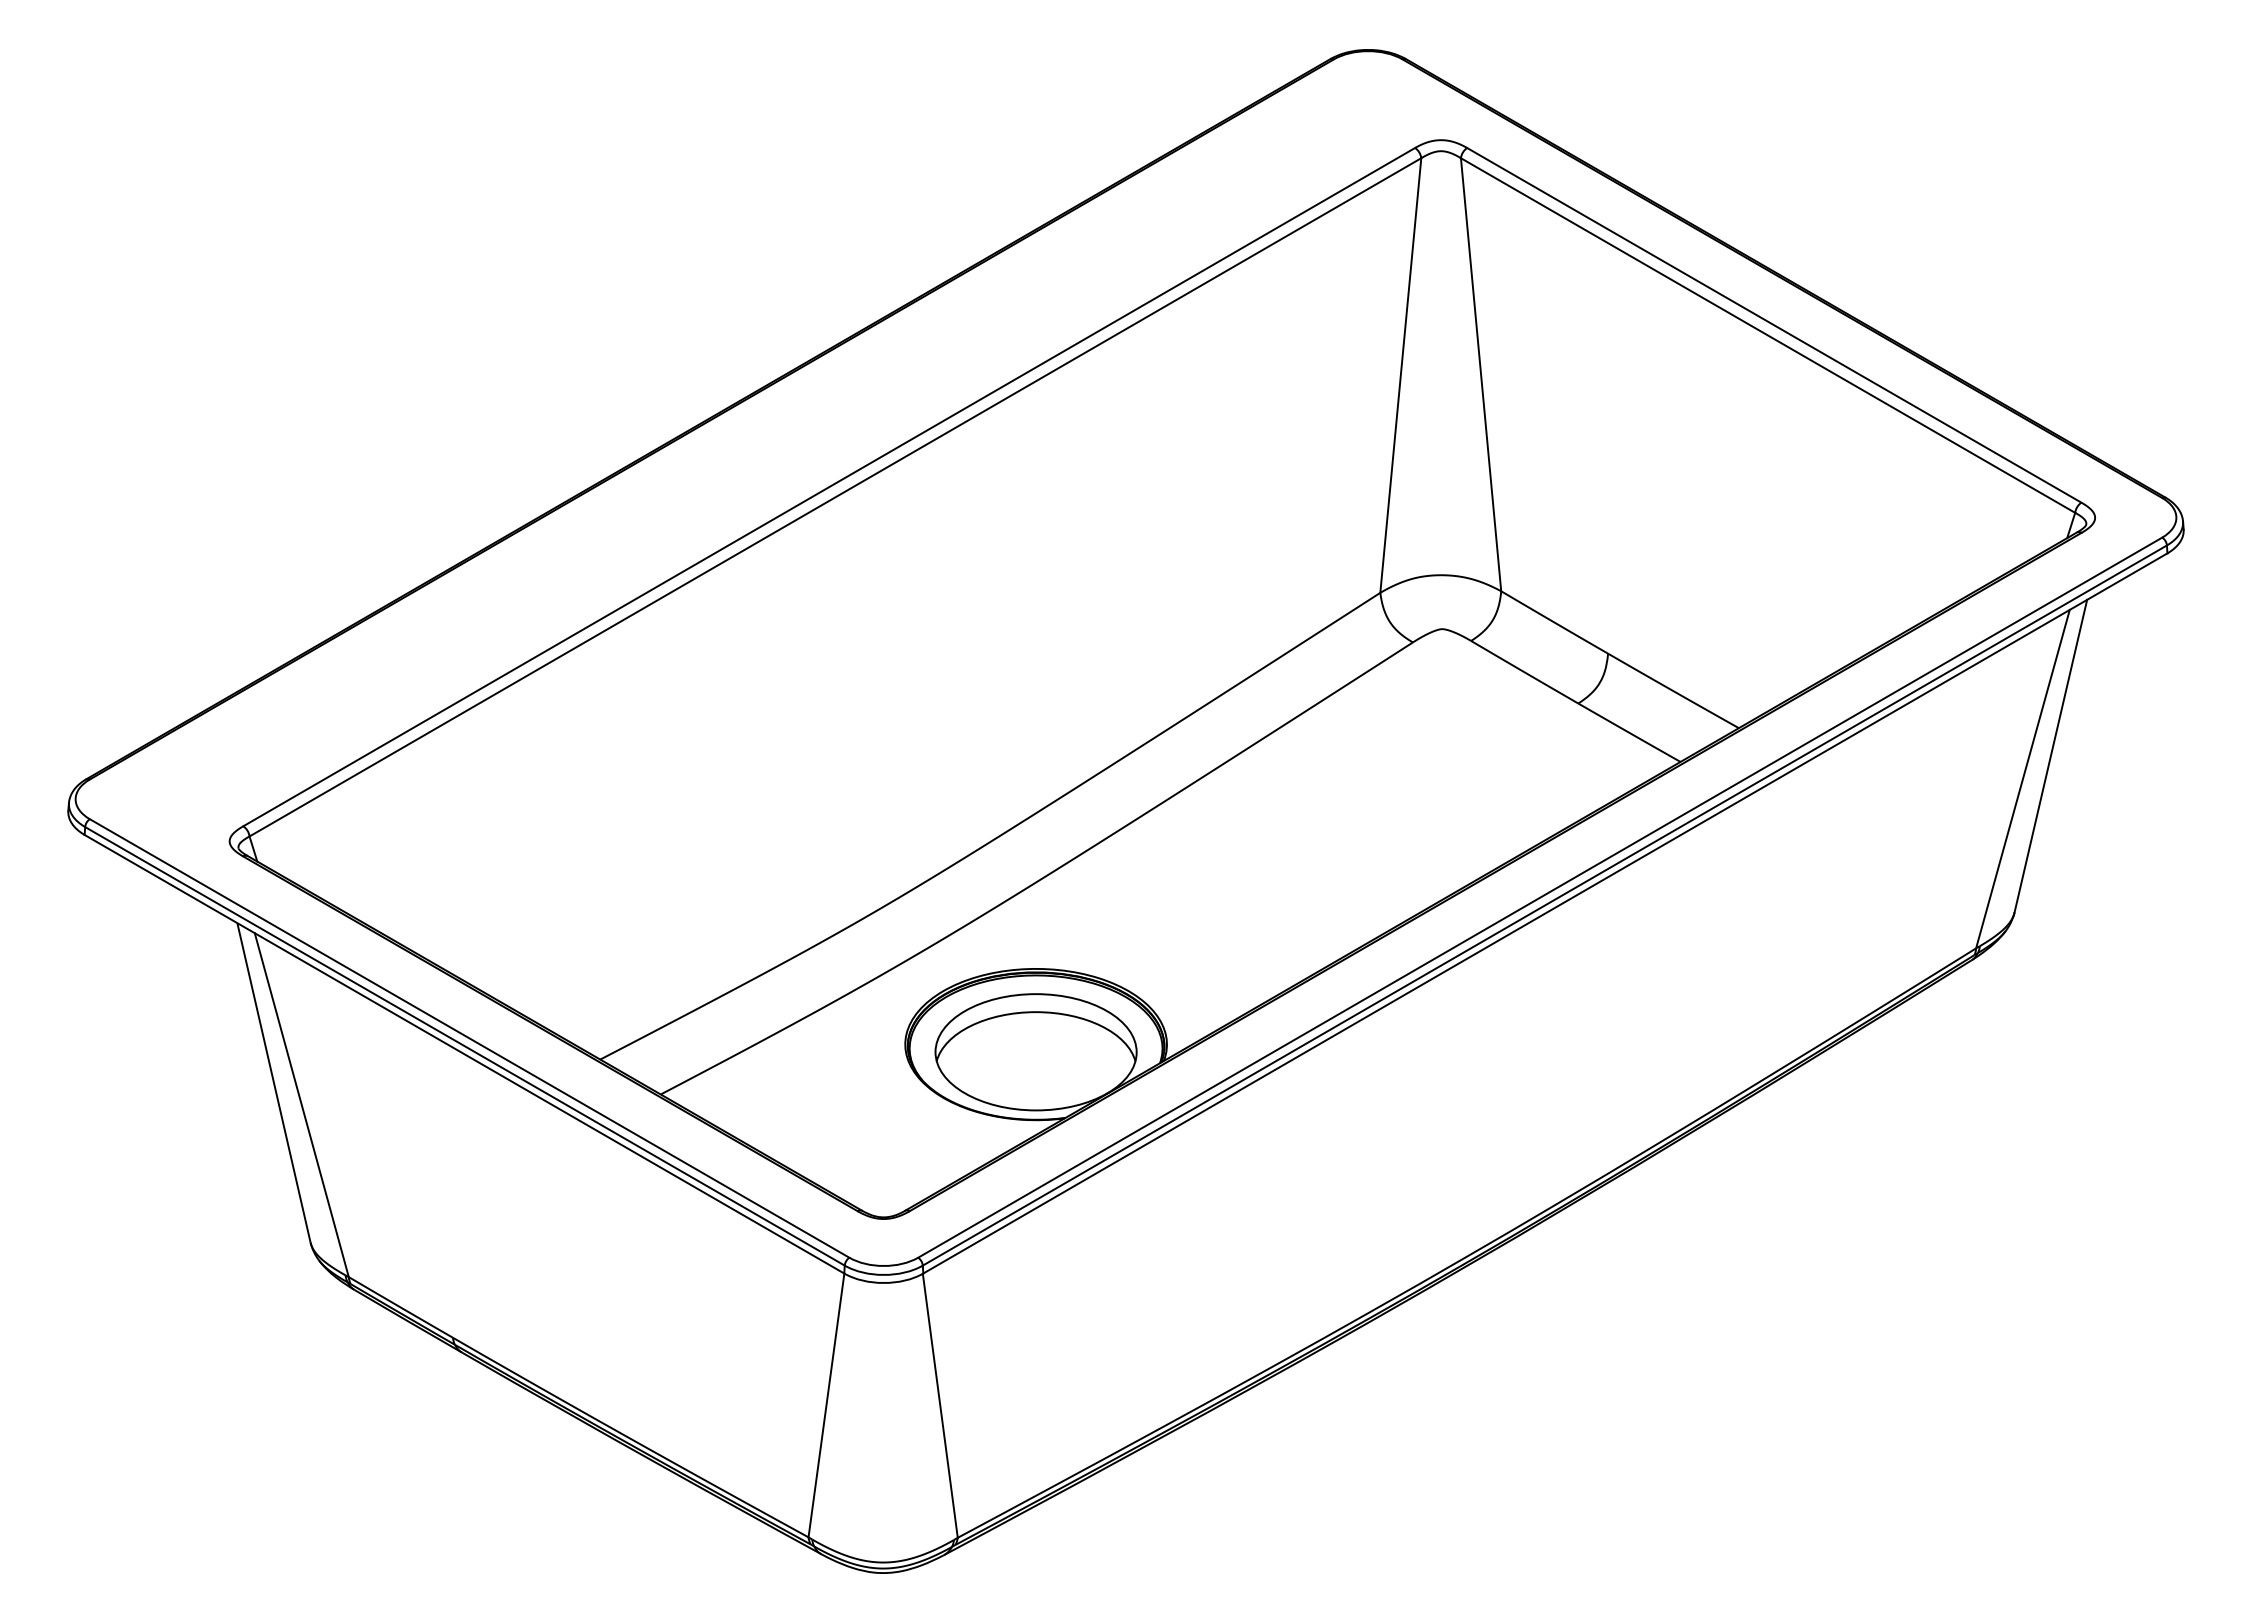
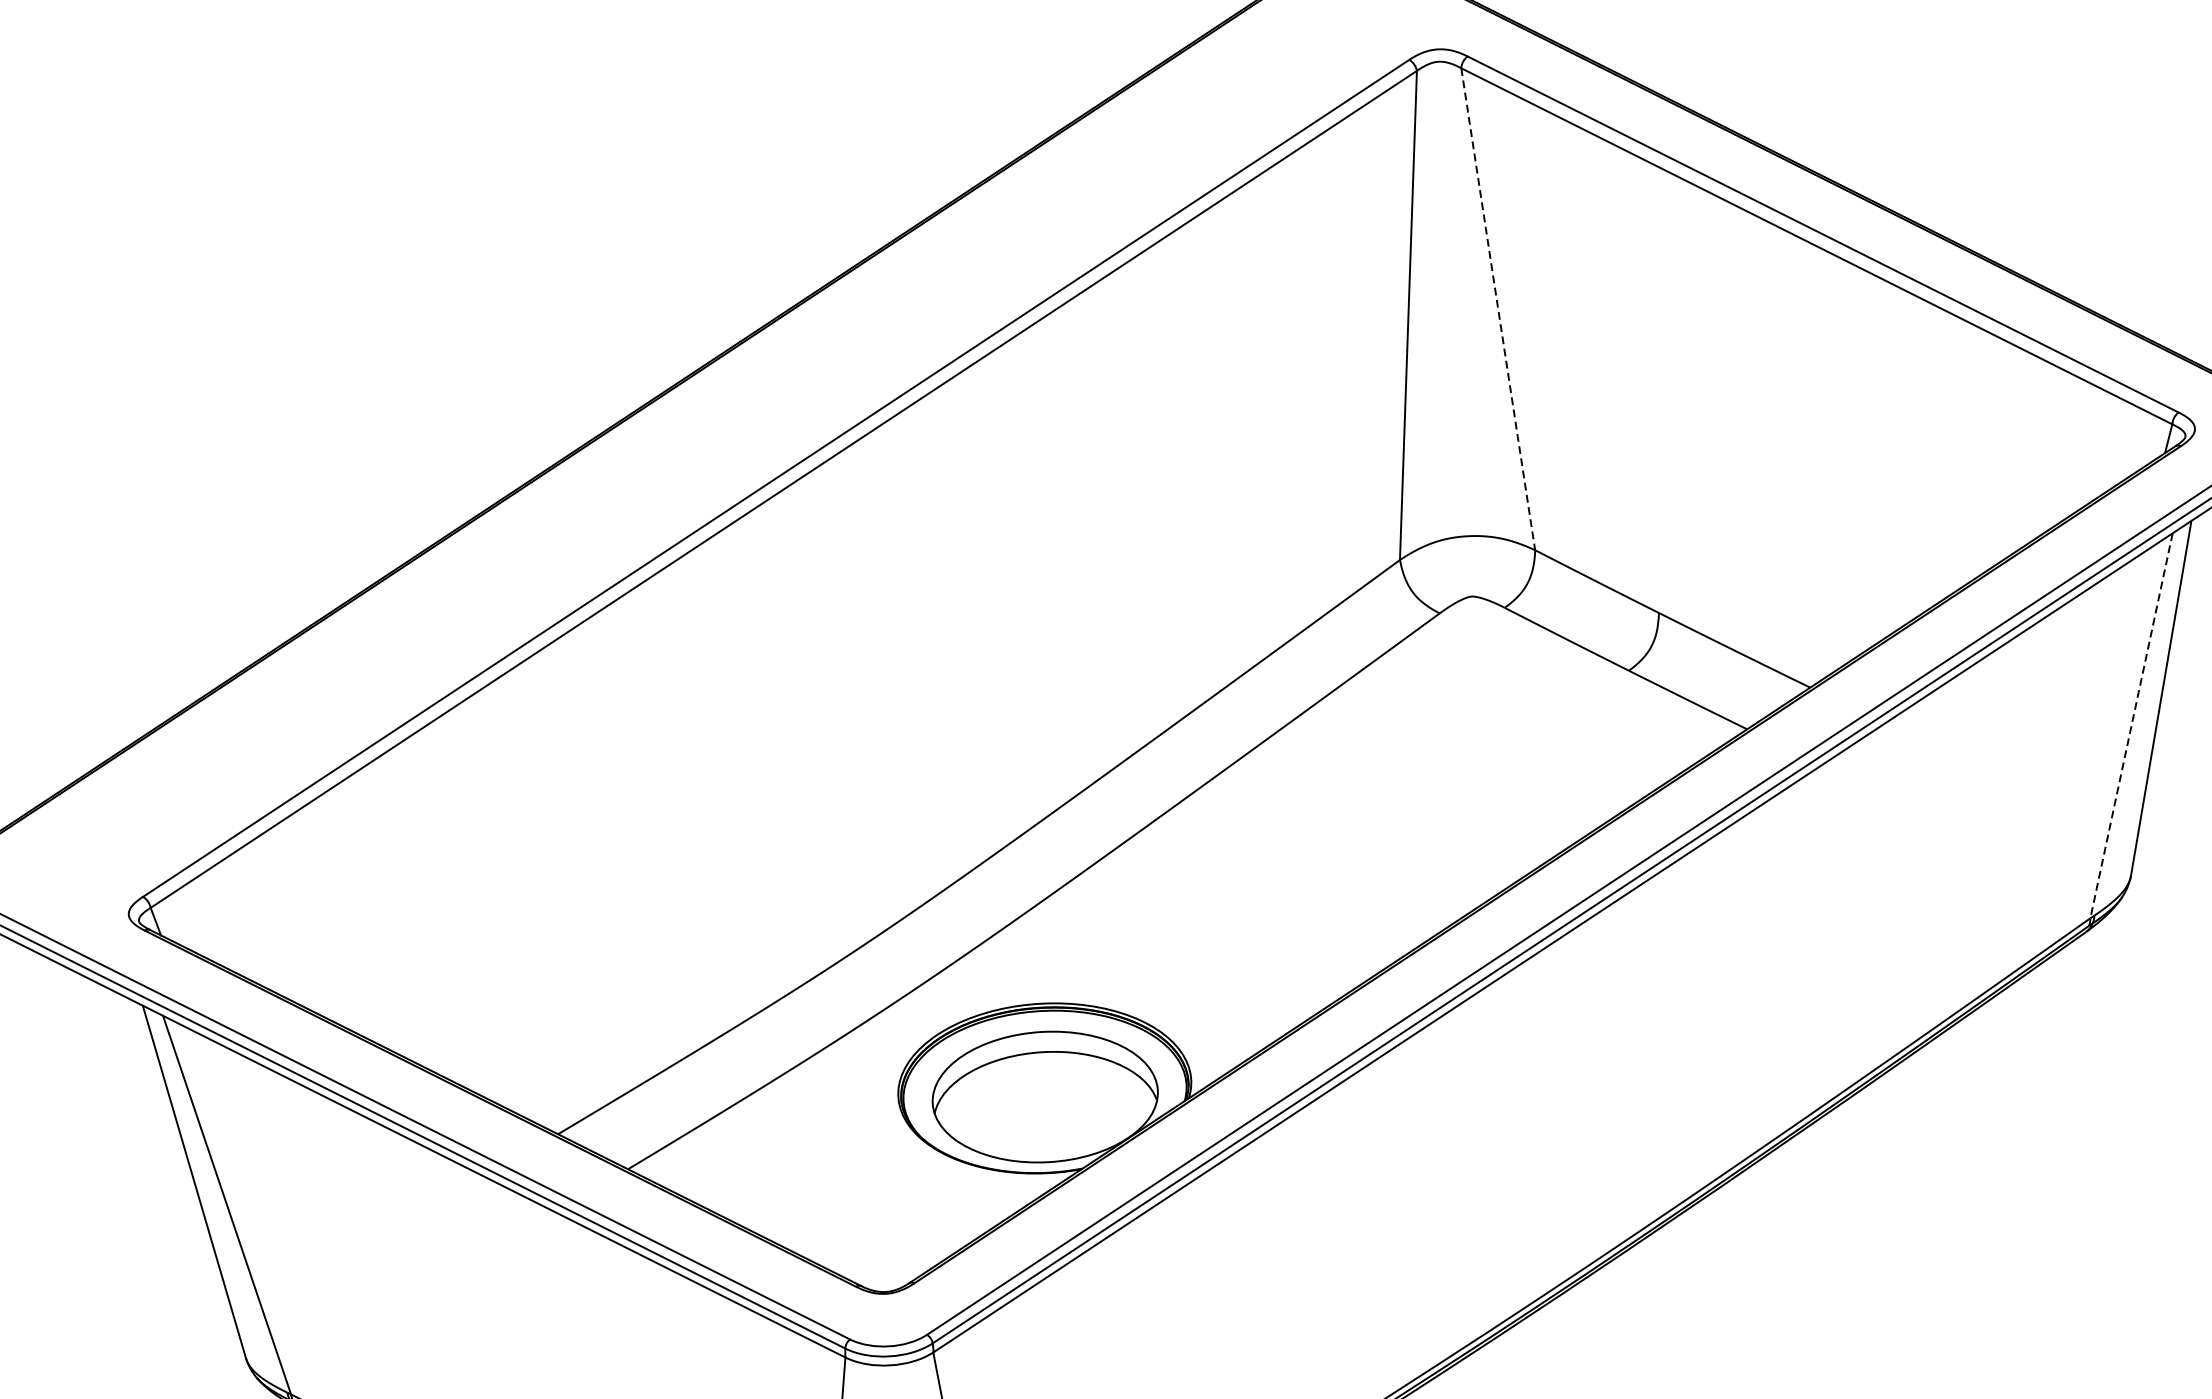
line: (1481, 375) -> (1498, 310), solid -> dashed
line: (2022, 779) -> (2131, 726), solid -> dashed

